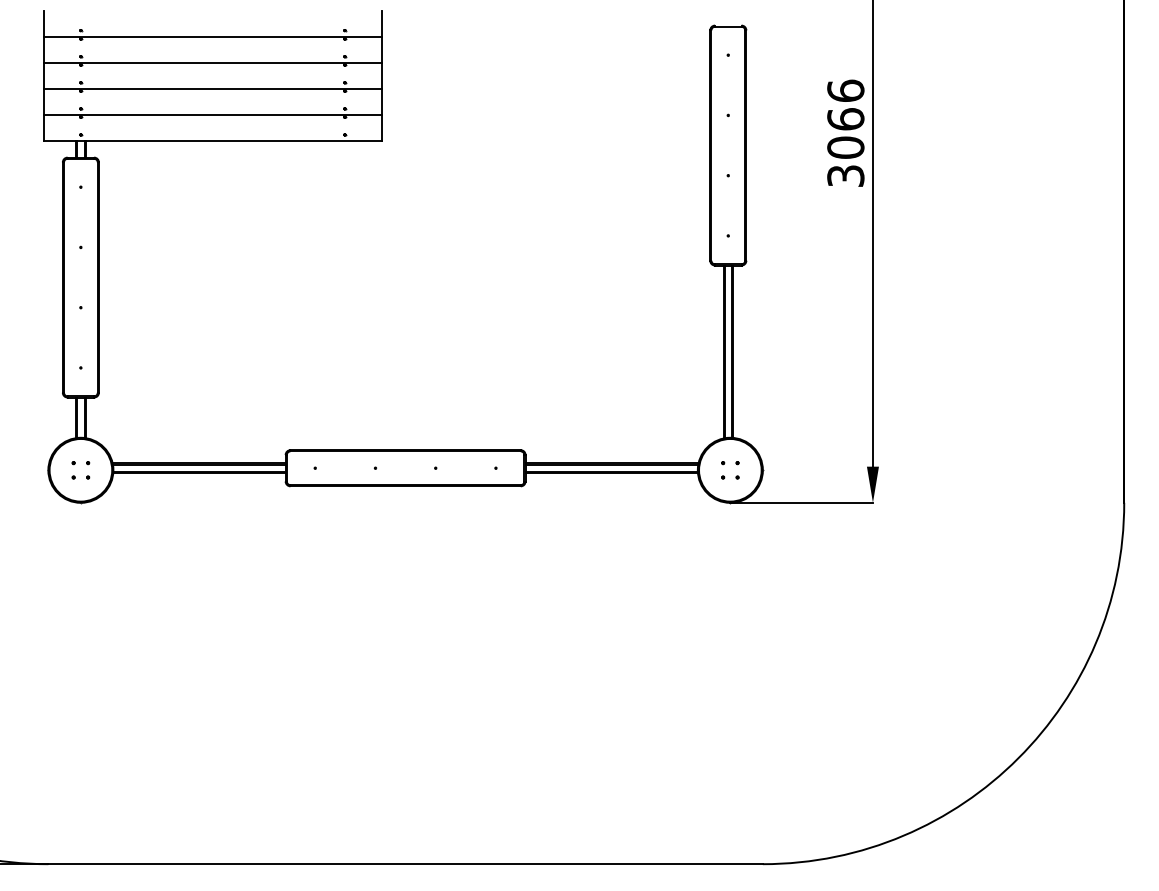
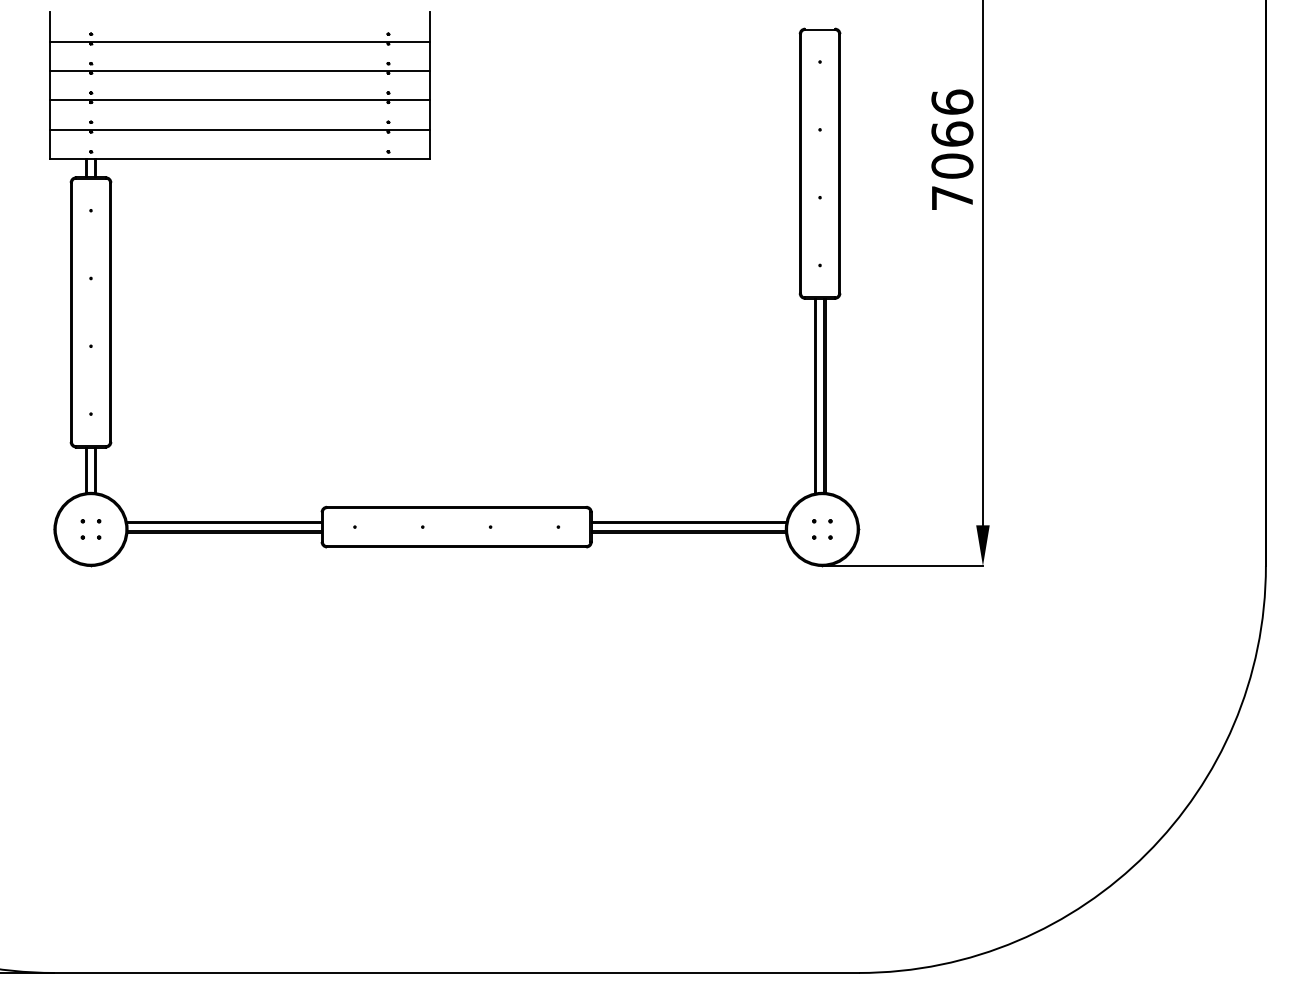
text: (845, 175) -> (952, 197), 3066 -> 7066

